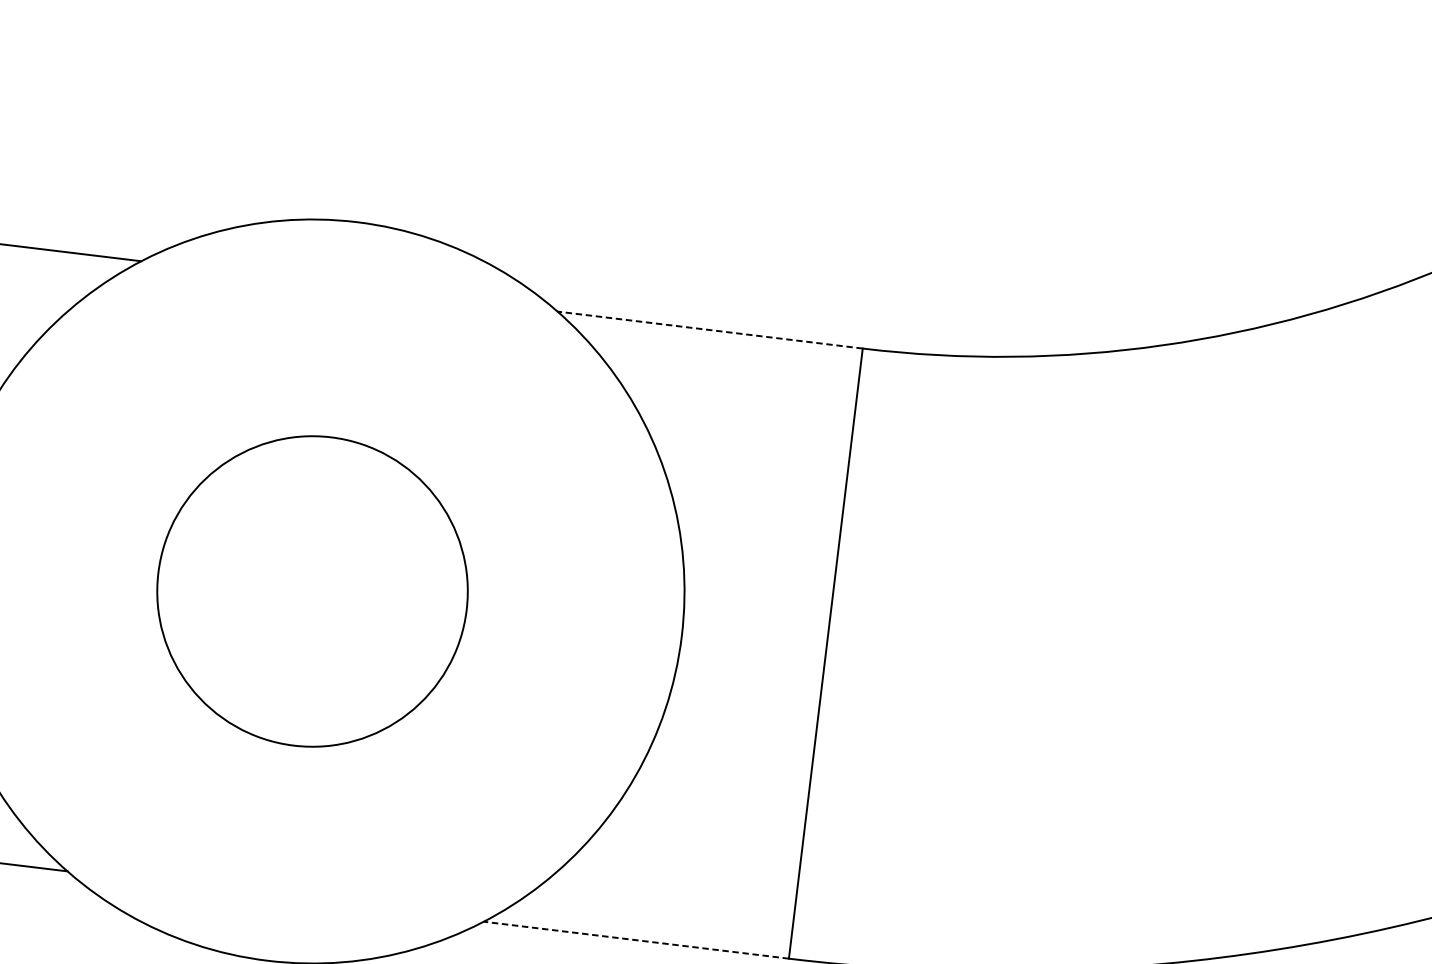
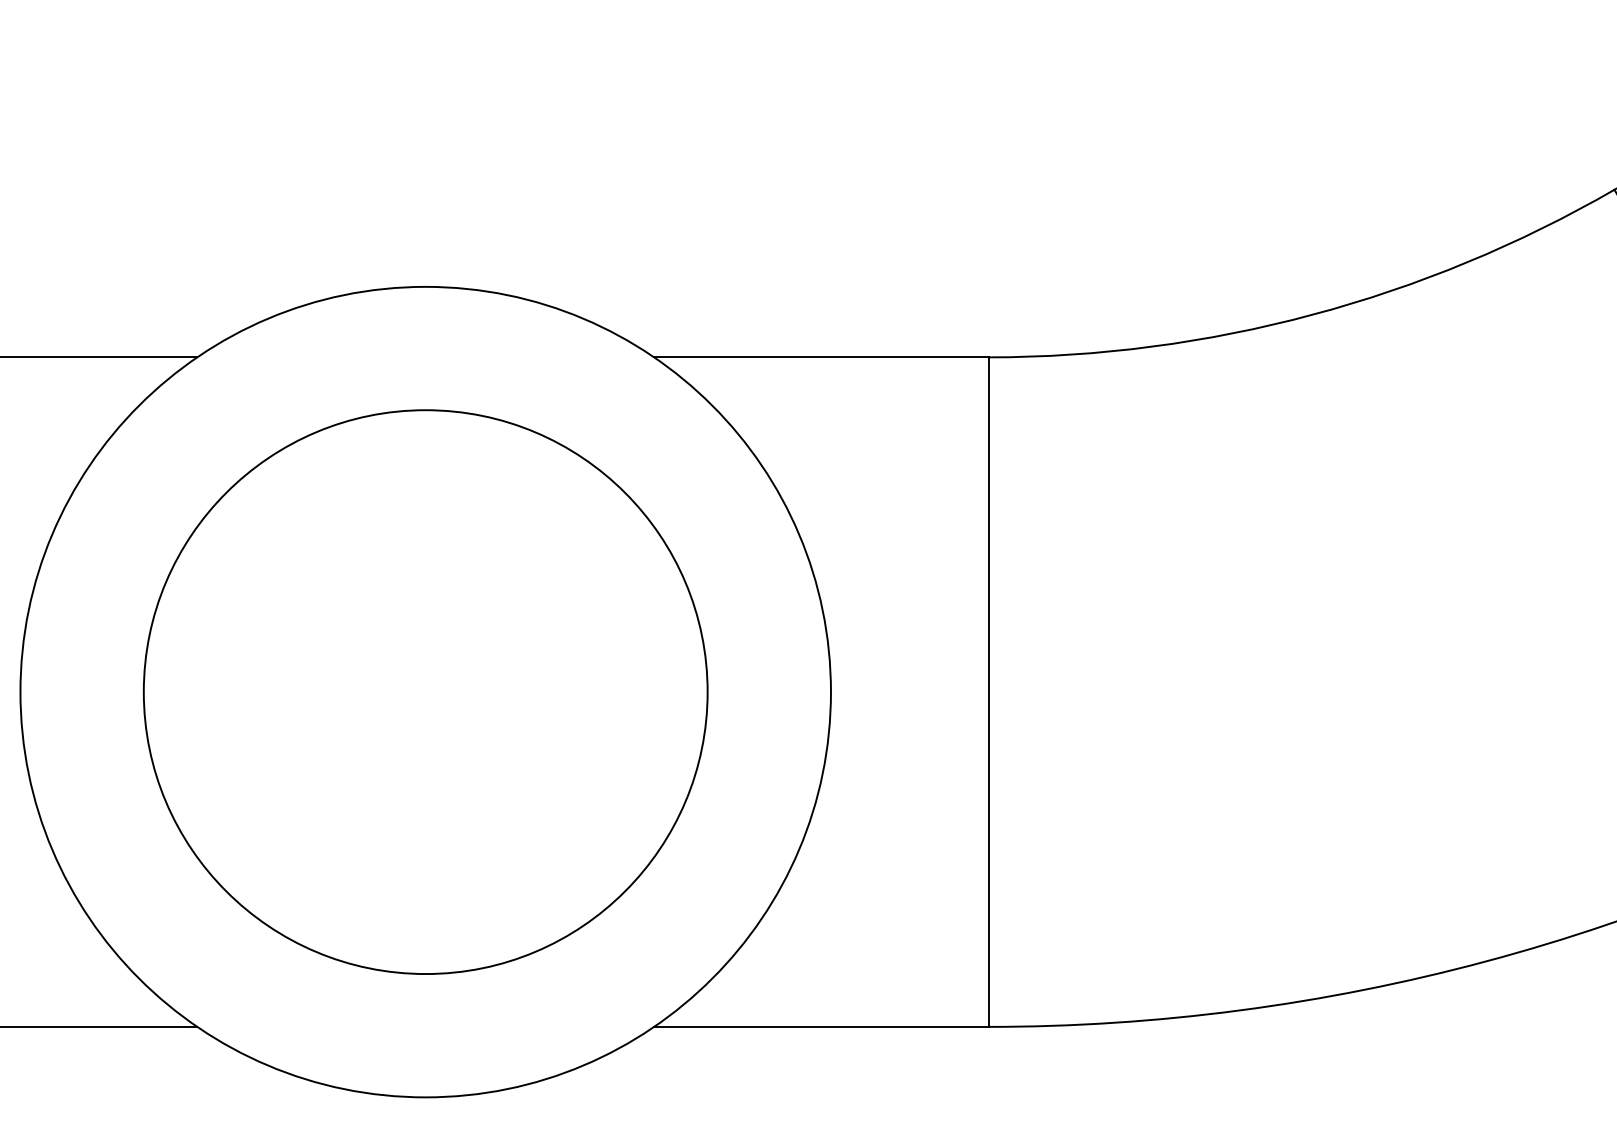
line: (710, 330) -> (821, 357), dashed -> solid
circle: (312, 591) -> (425, 692), size x1.67
line: (636, 939) -> (821, 1026), dashed -> solid

